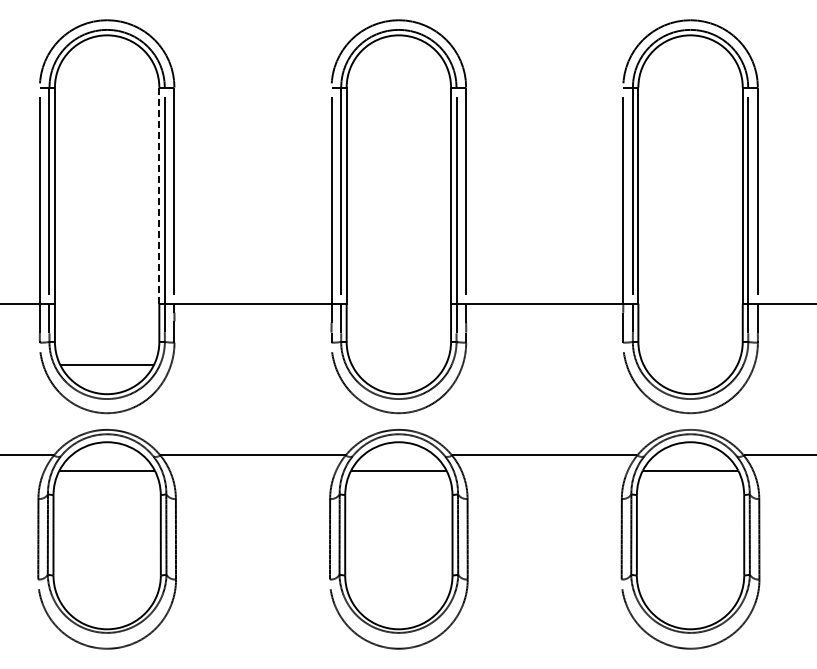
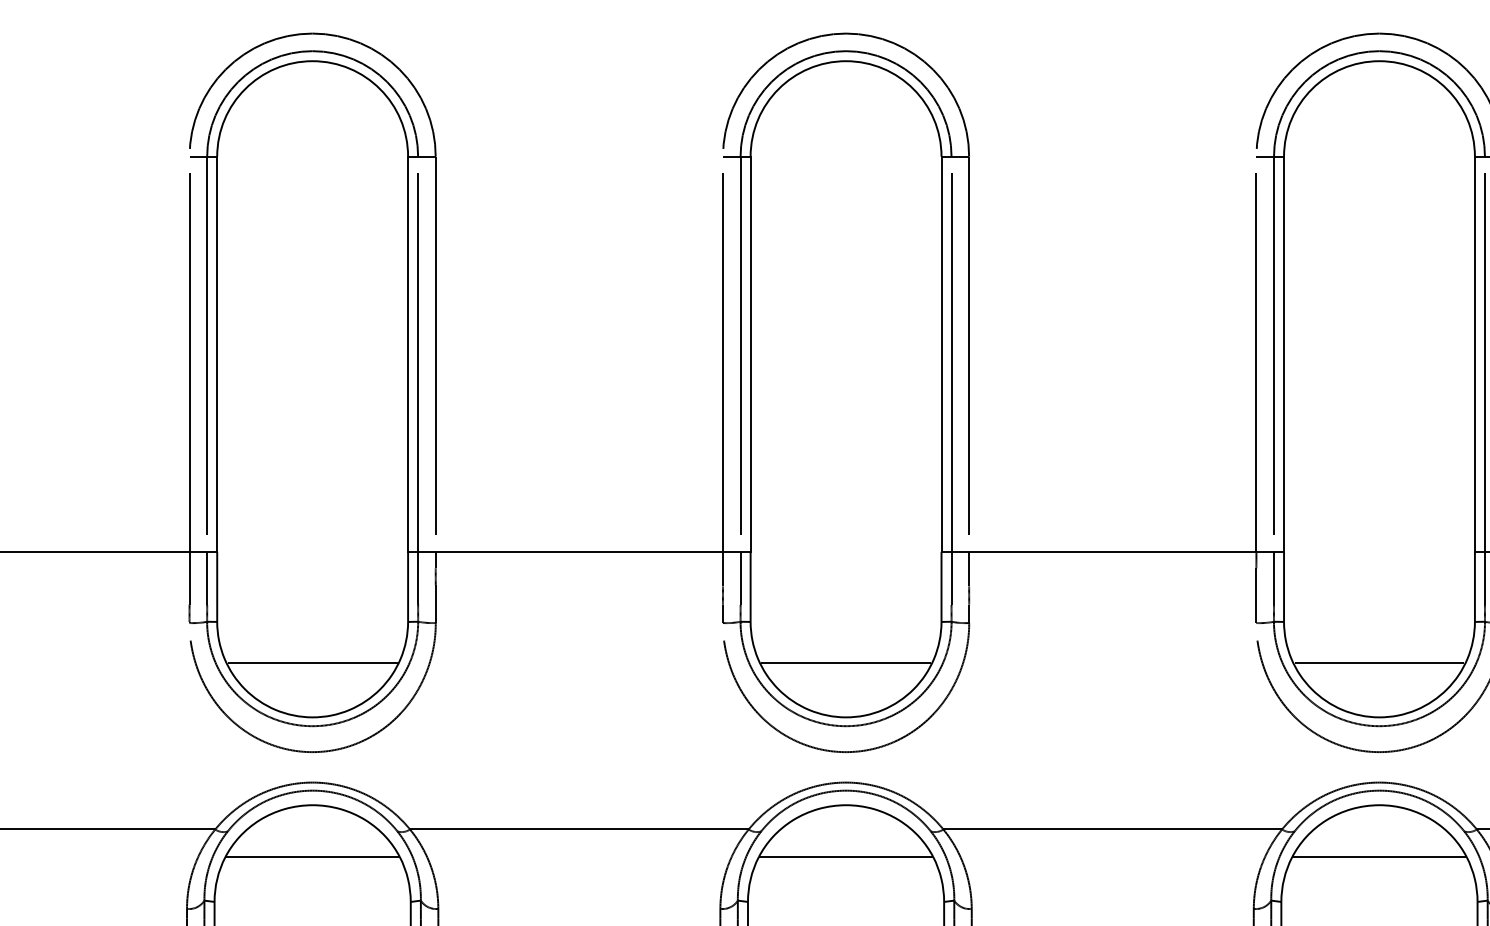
line: (159, 195) -> (408, 354), dashed -> solid
line: (398, 364) -> (845, 663), added
line: (690, 364) -> (1379, 663), added

